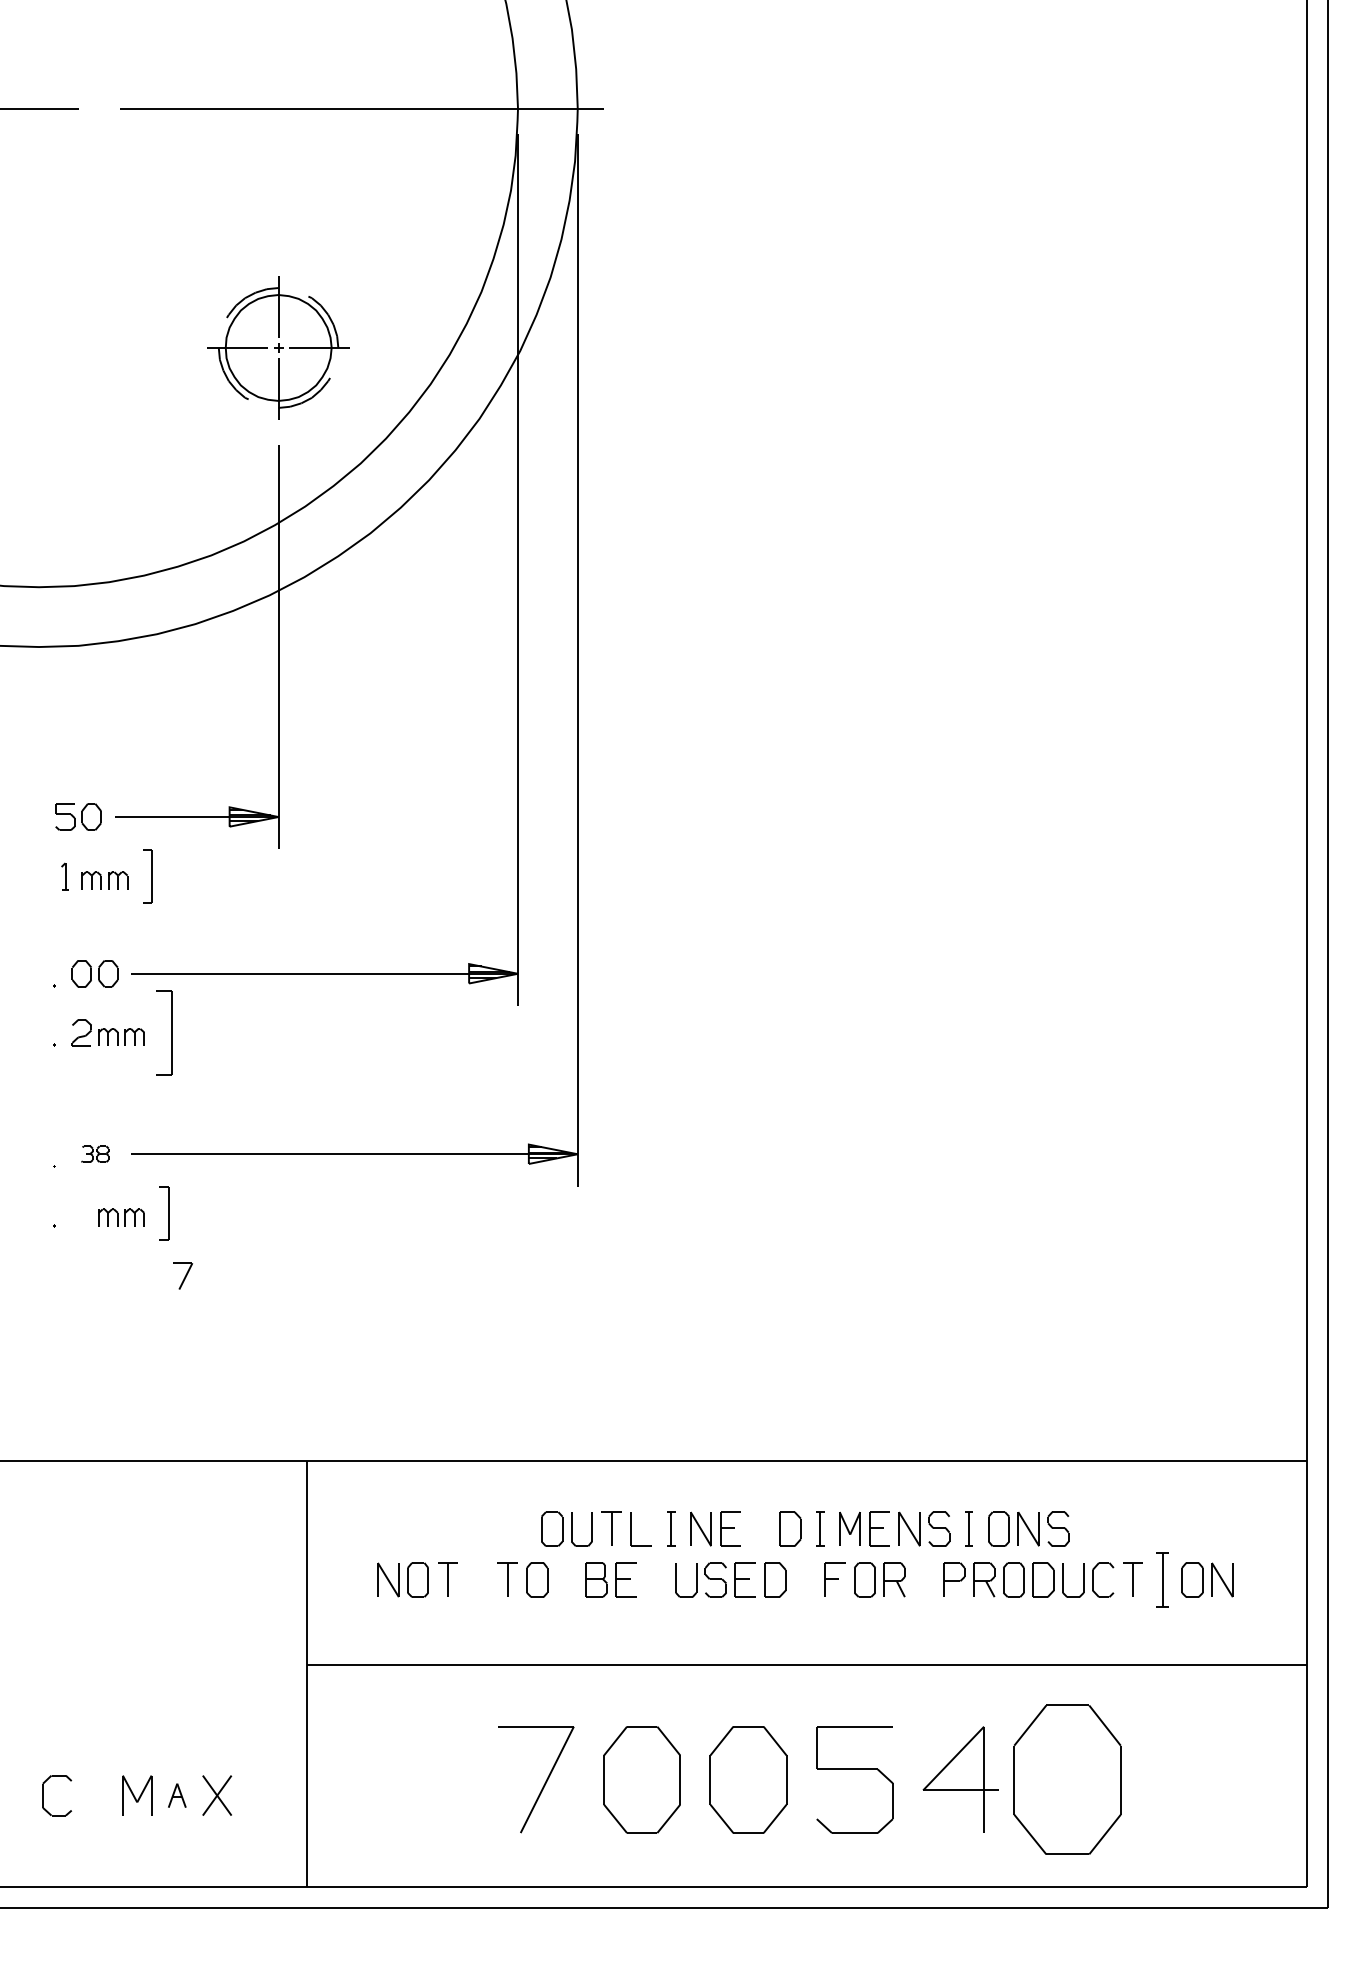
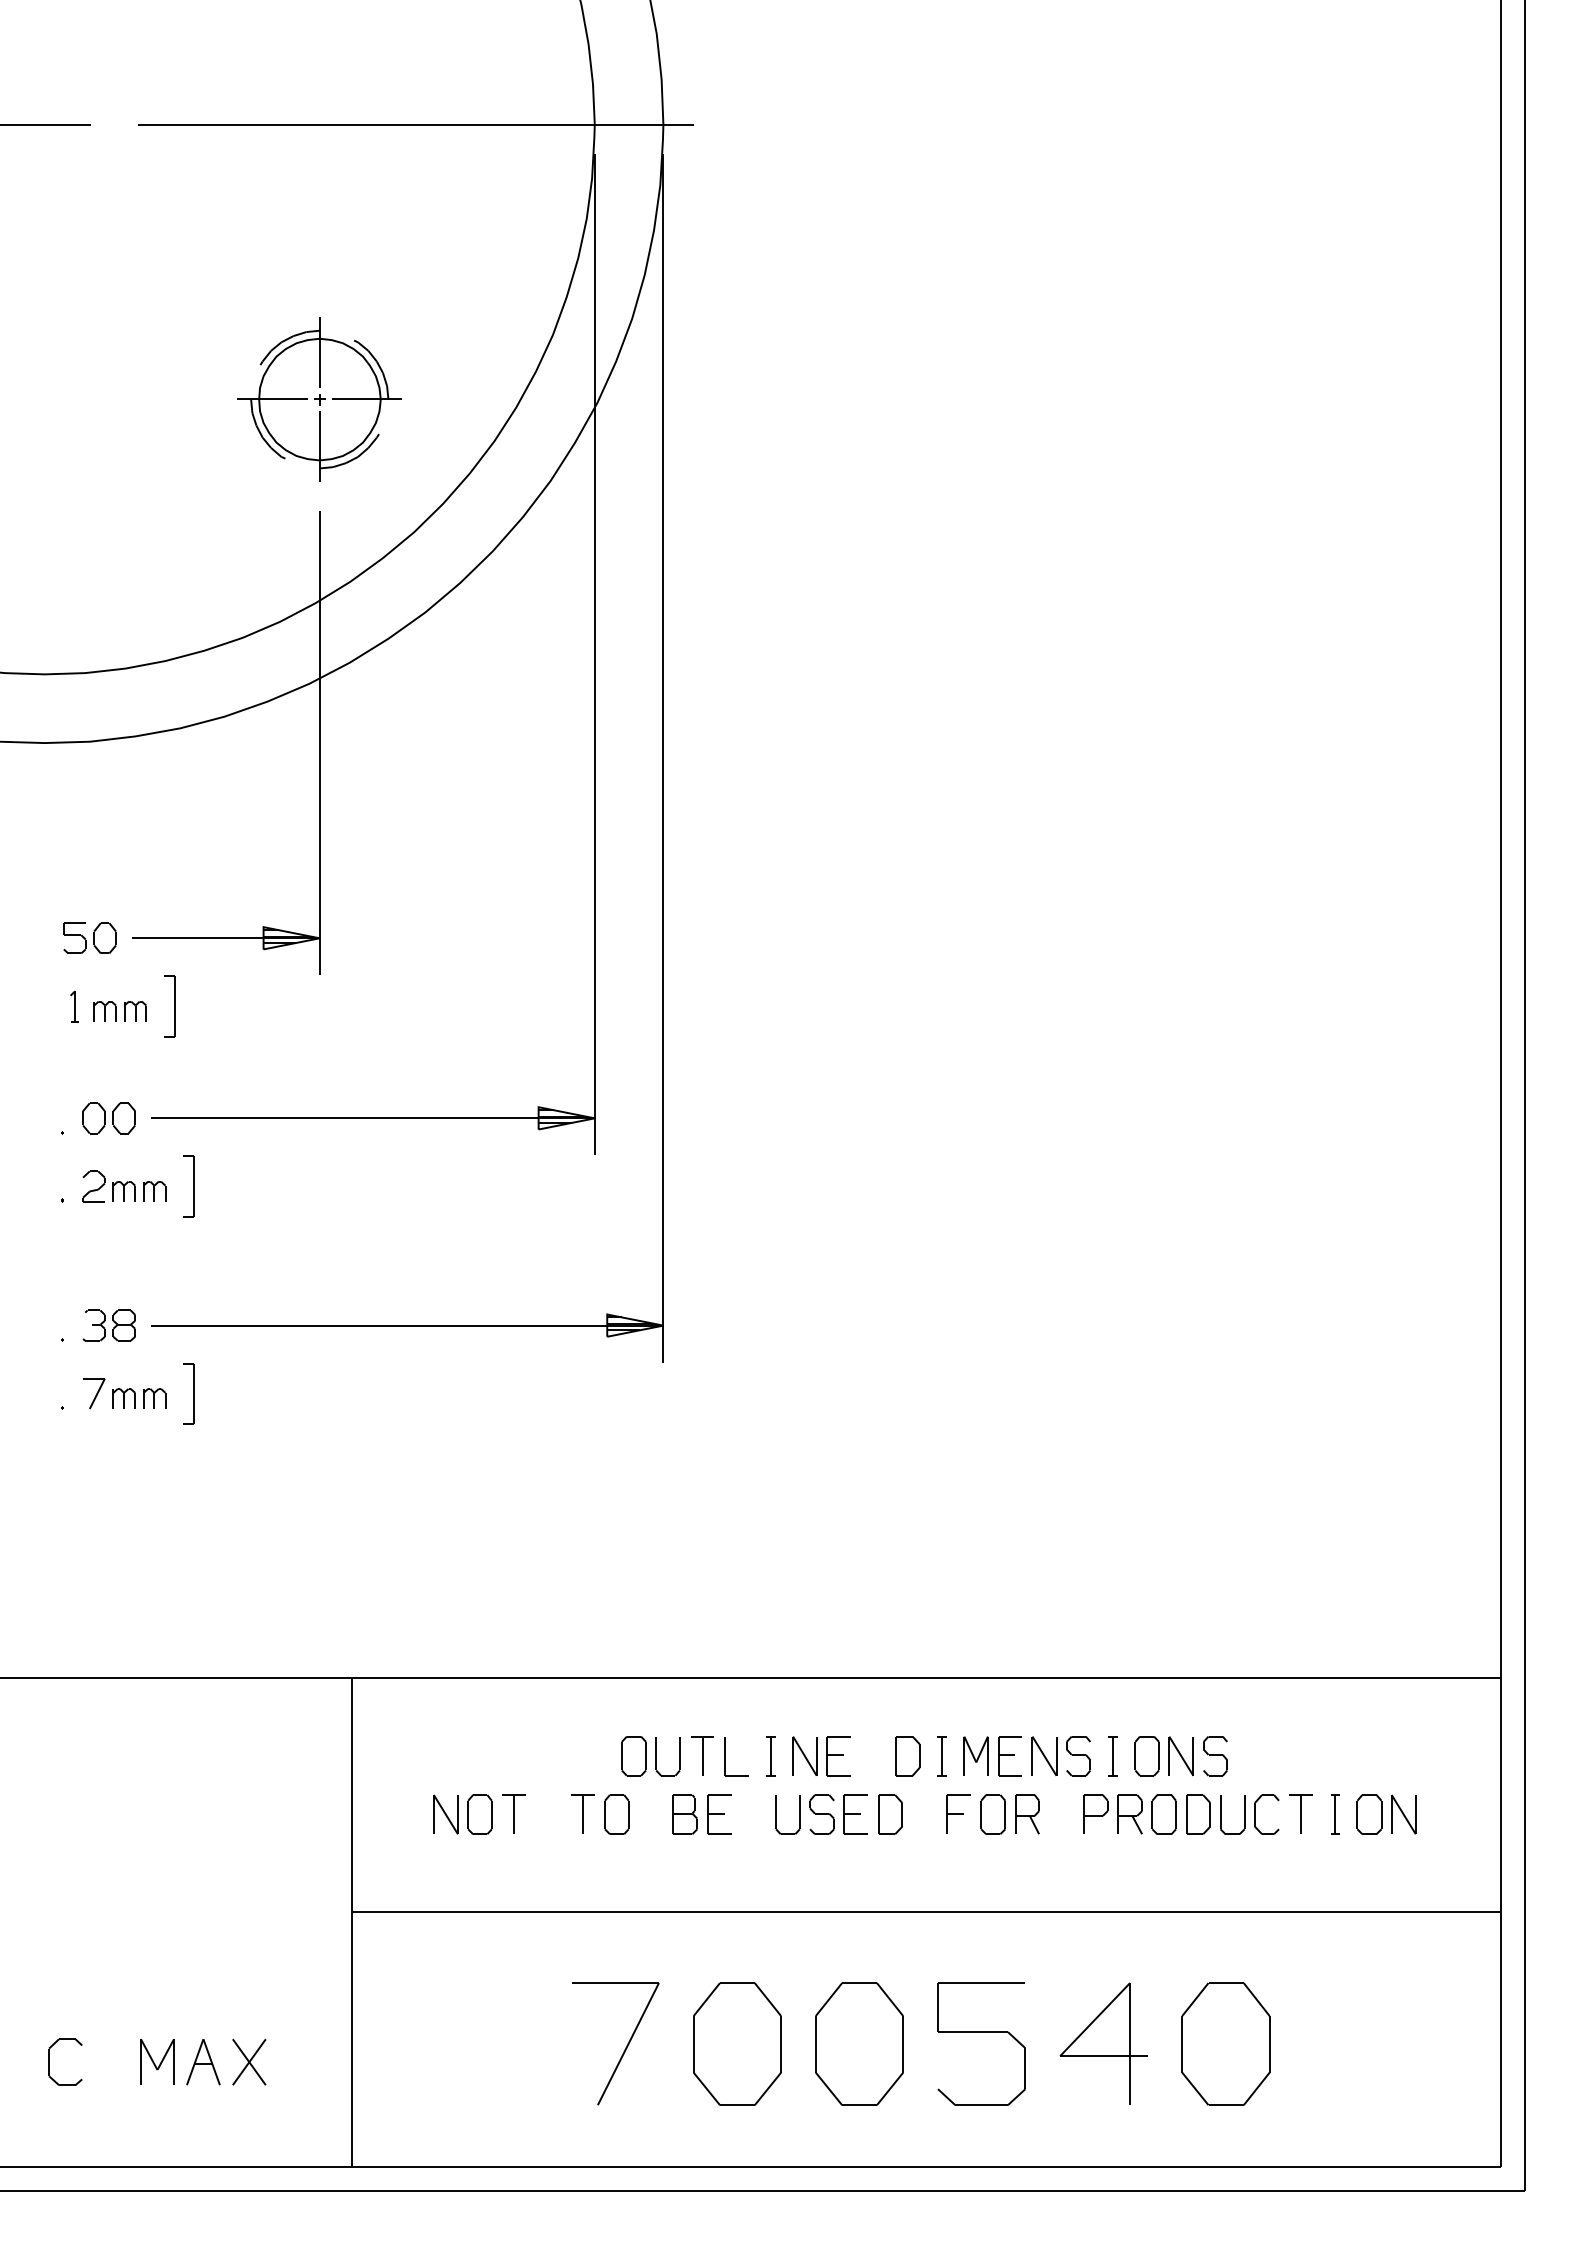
part: (164, 1033) -> (188, 1186), size x0.62
part: (94, 1154) -> (108, 1325), size x1.67
part: (183, 1276) -> (94, 1393), moved
part: (1162, 1579) -> (1335, 1814), size x0.62
part: (1067, 1779) -> (1225, 2043), size x0.71
part: (177, 1795) -> (203, 2062), size x1.67

